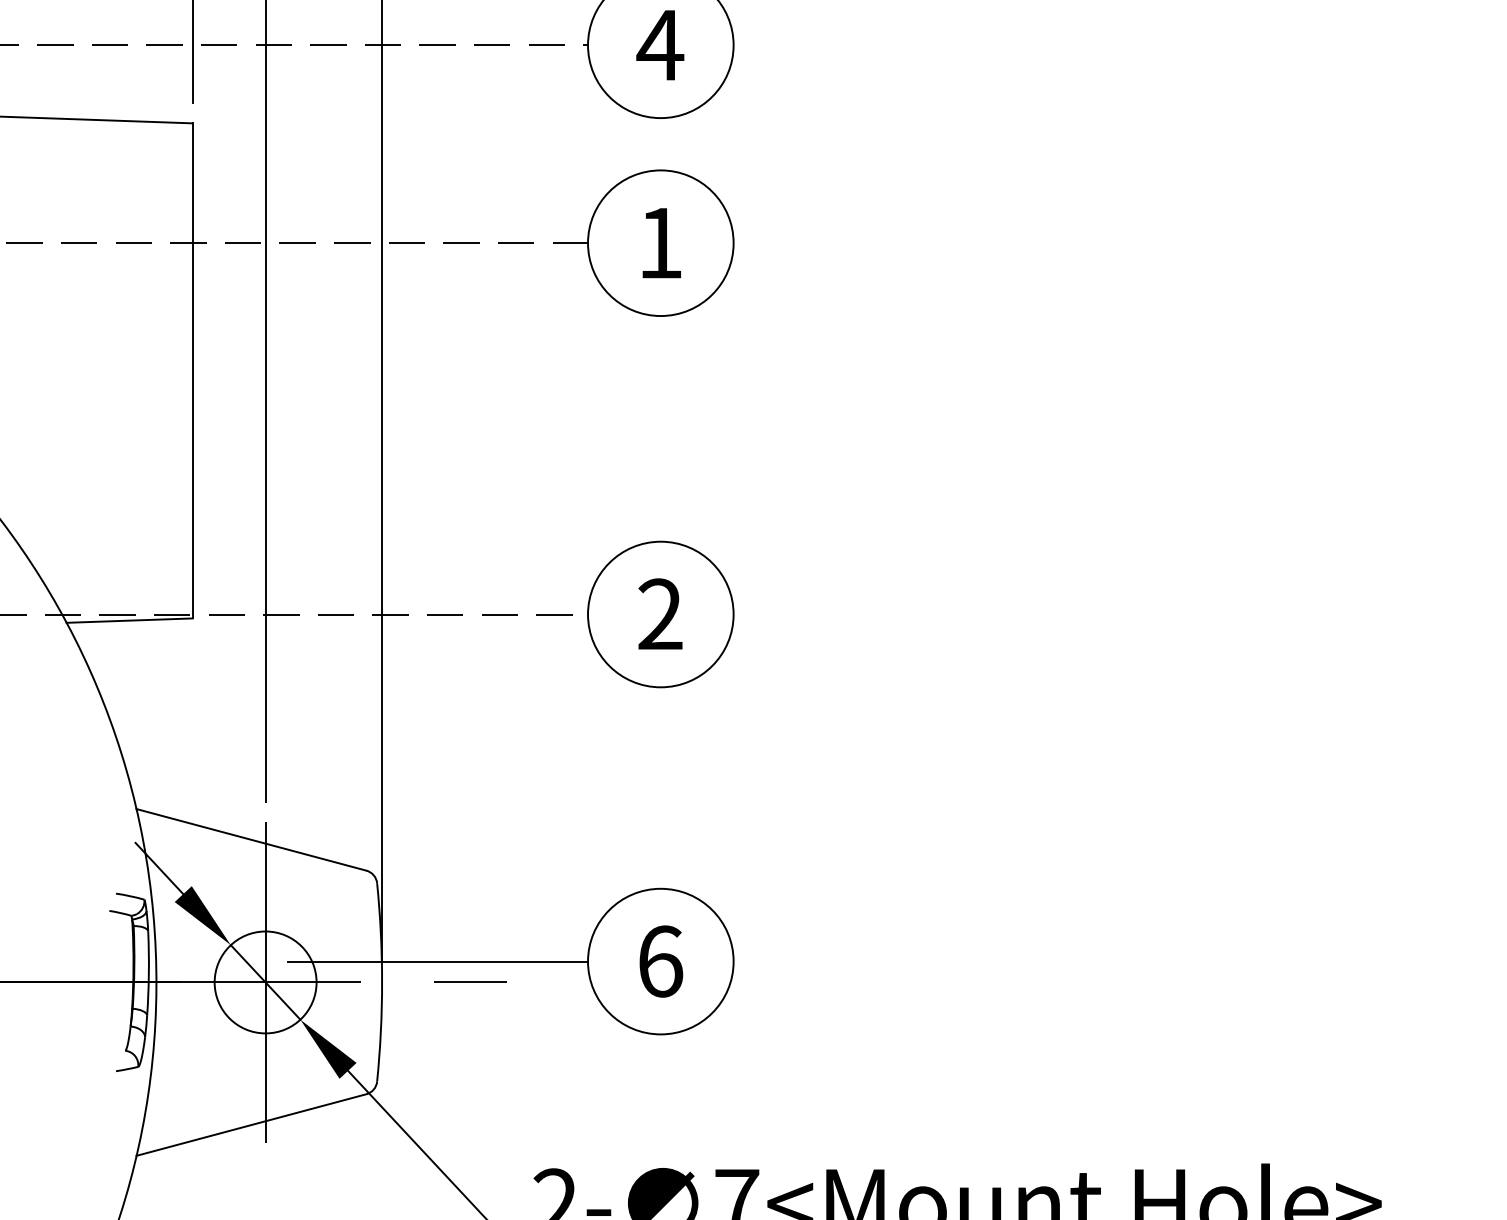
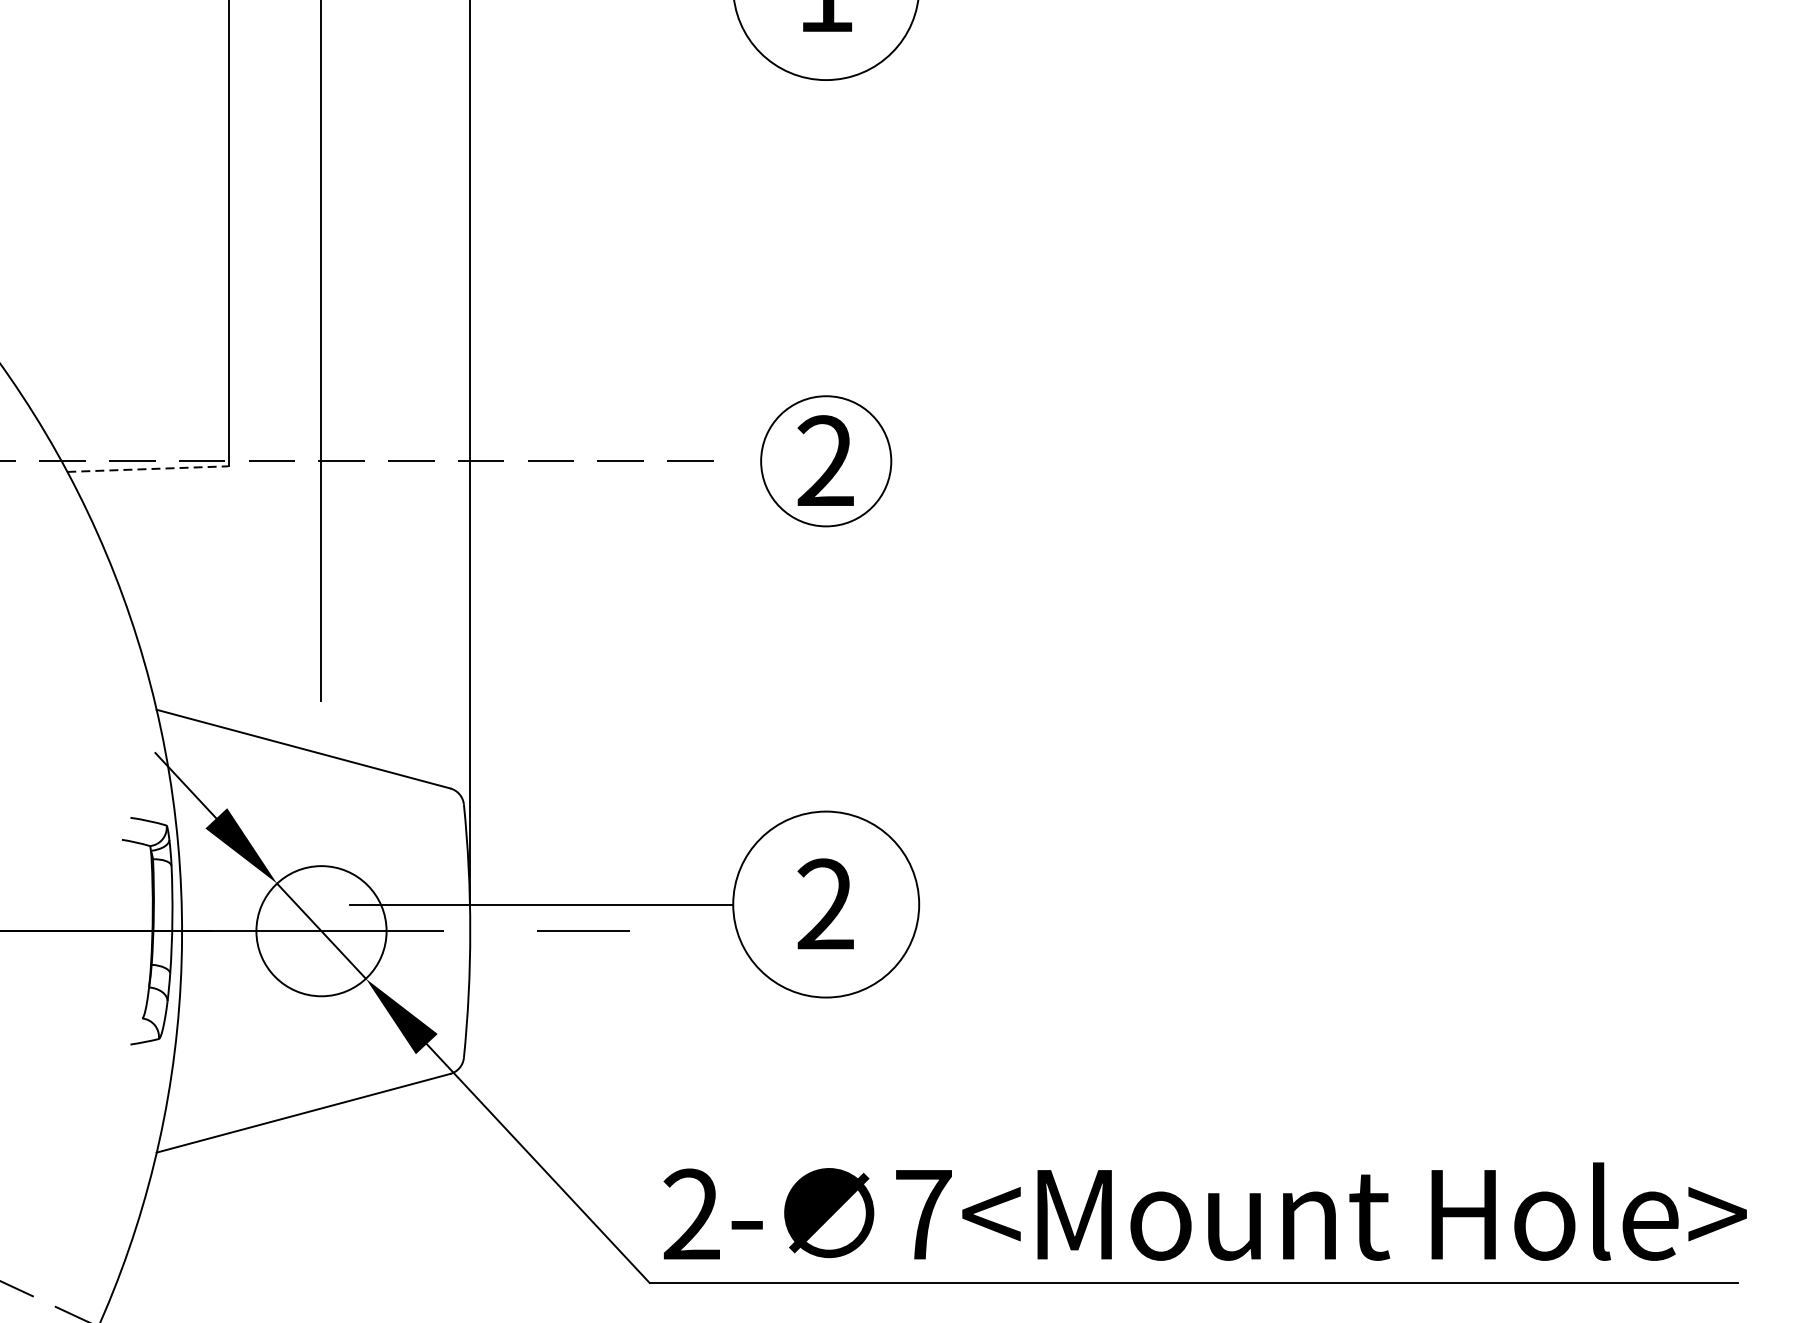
circle: (660, 614) -> (825, 461), size x0.7
line: (130, 620) -> (148, 468), solid -> dashed
text: (660, 961) -> (825, 904), 6 -> 2
line: (265, 982) -> (321, 931), removed

